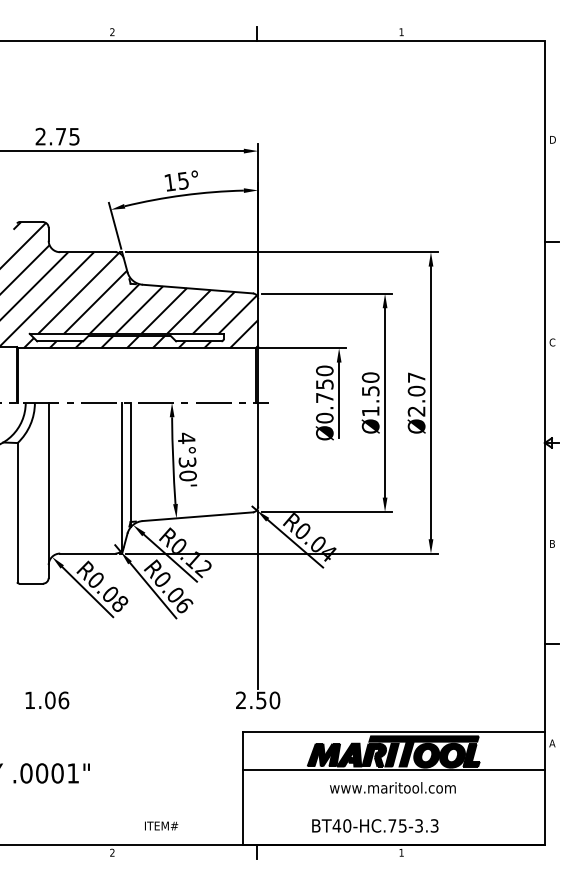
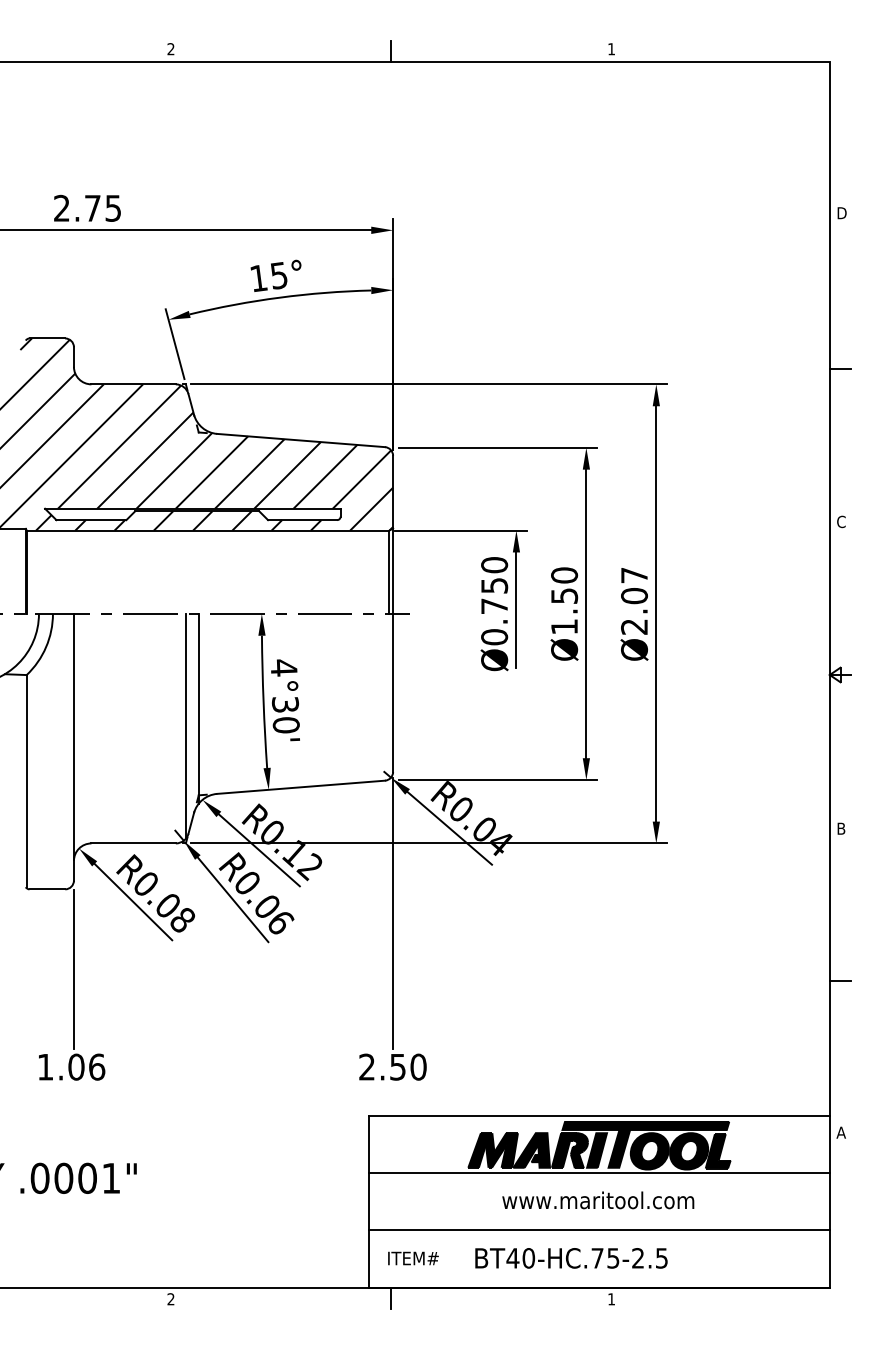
line: (48, 636) -> (73, 969), added
line: (393, 807) -> (599, 1230), added
text: (161, 825) -> (413, 1257), moved
text: (426, 825) -> (649, 1257), BT40-HC.75-3.3 -> BT40-HC.75-2.5

